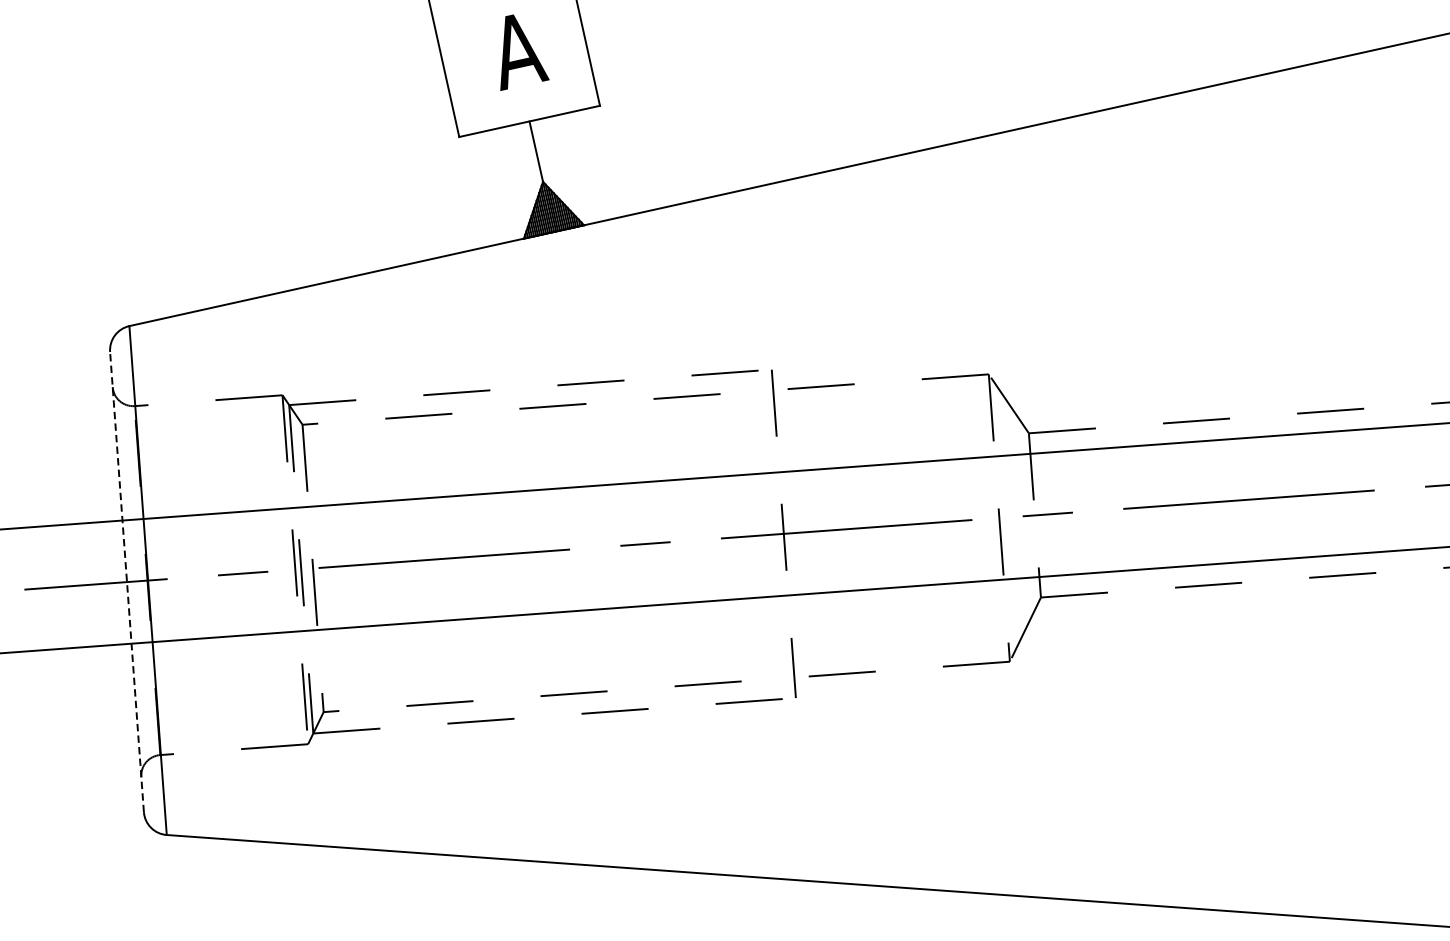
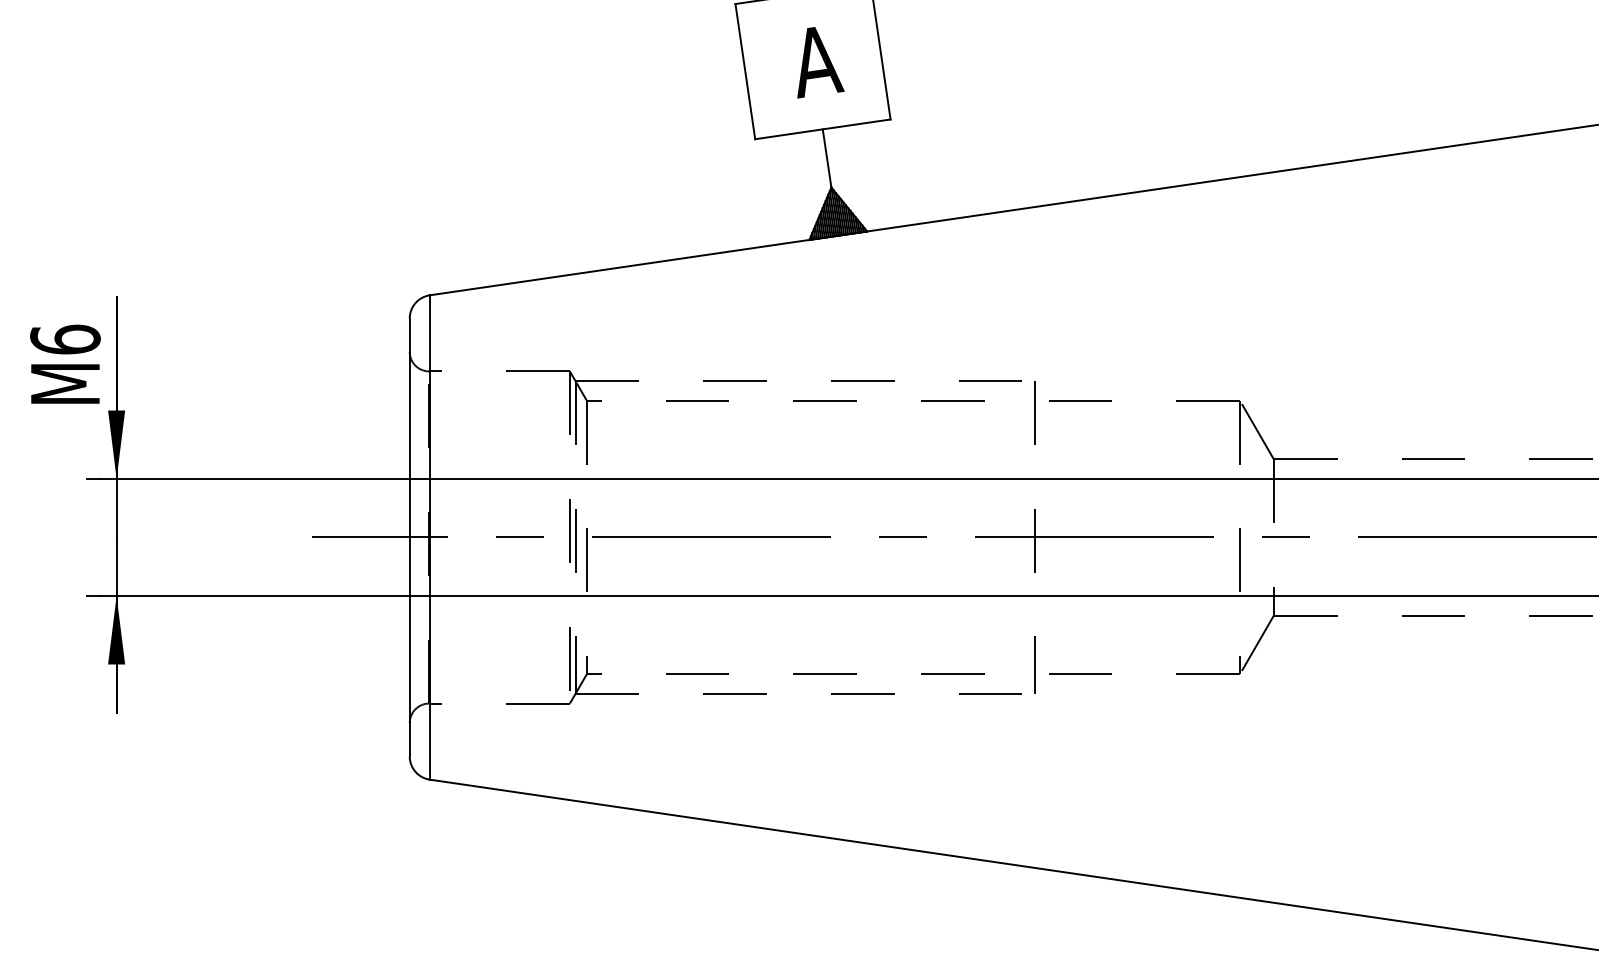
line: (126, 582) -> (409, 537), dashed -> solid

